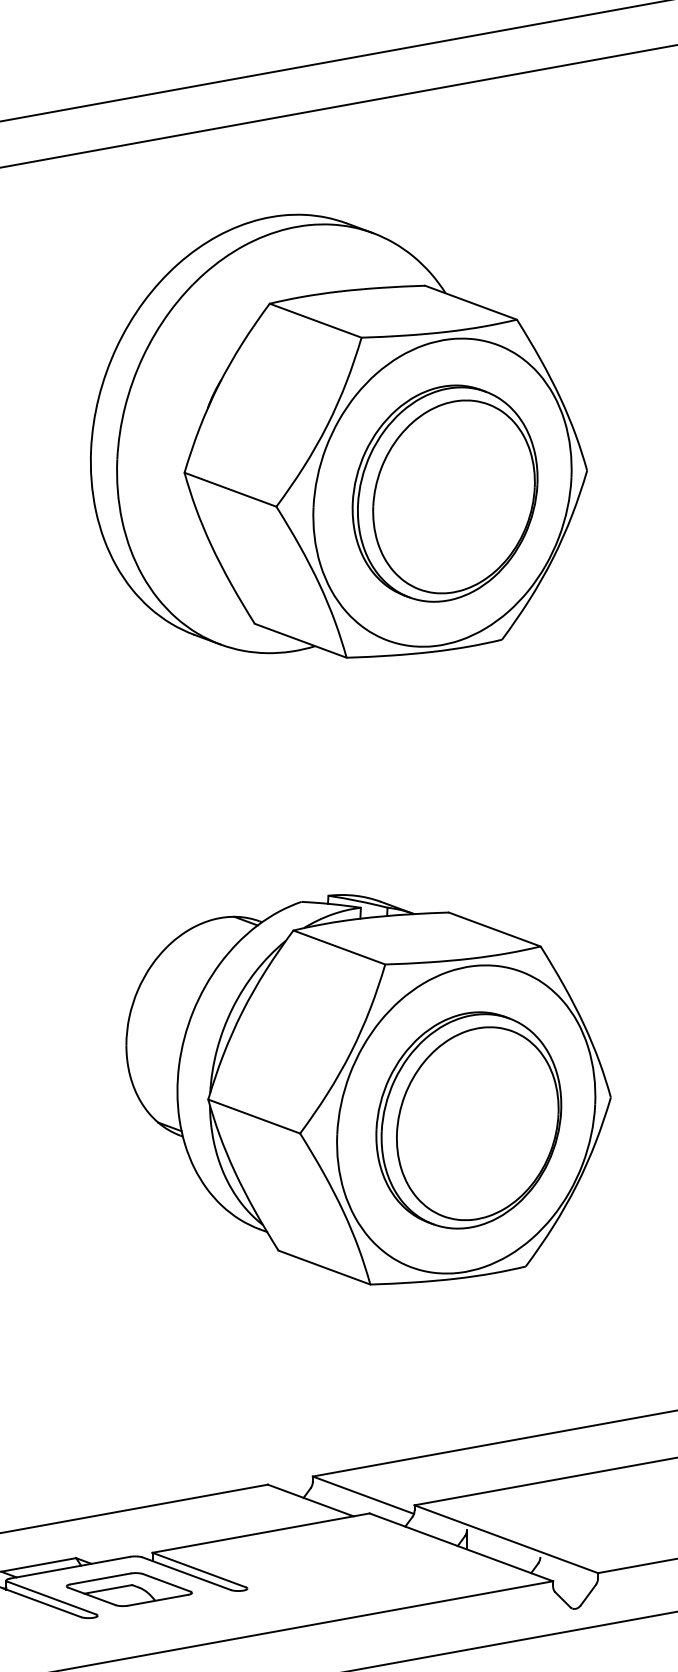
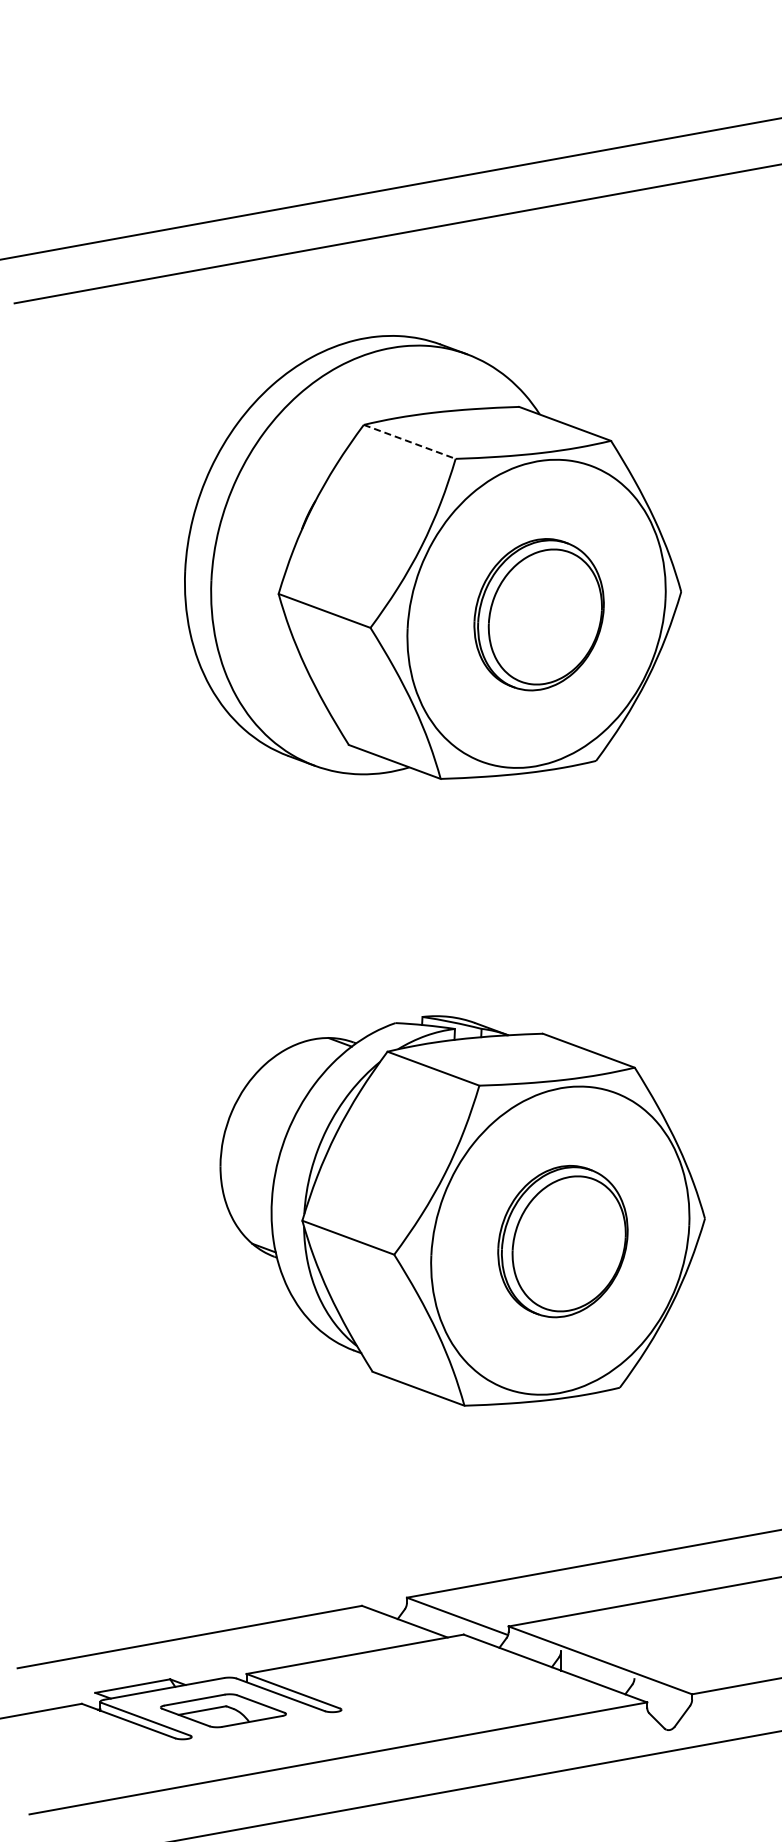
line: (315, 320) -> (409, 441), solid -> dashed
part: (444, 493) -> (538, 614), size x0.7
part: (468, 1120) -> (562, 1241), size x0.7

